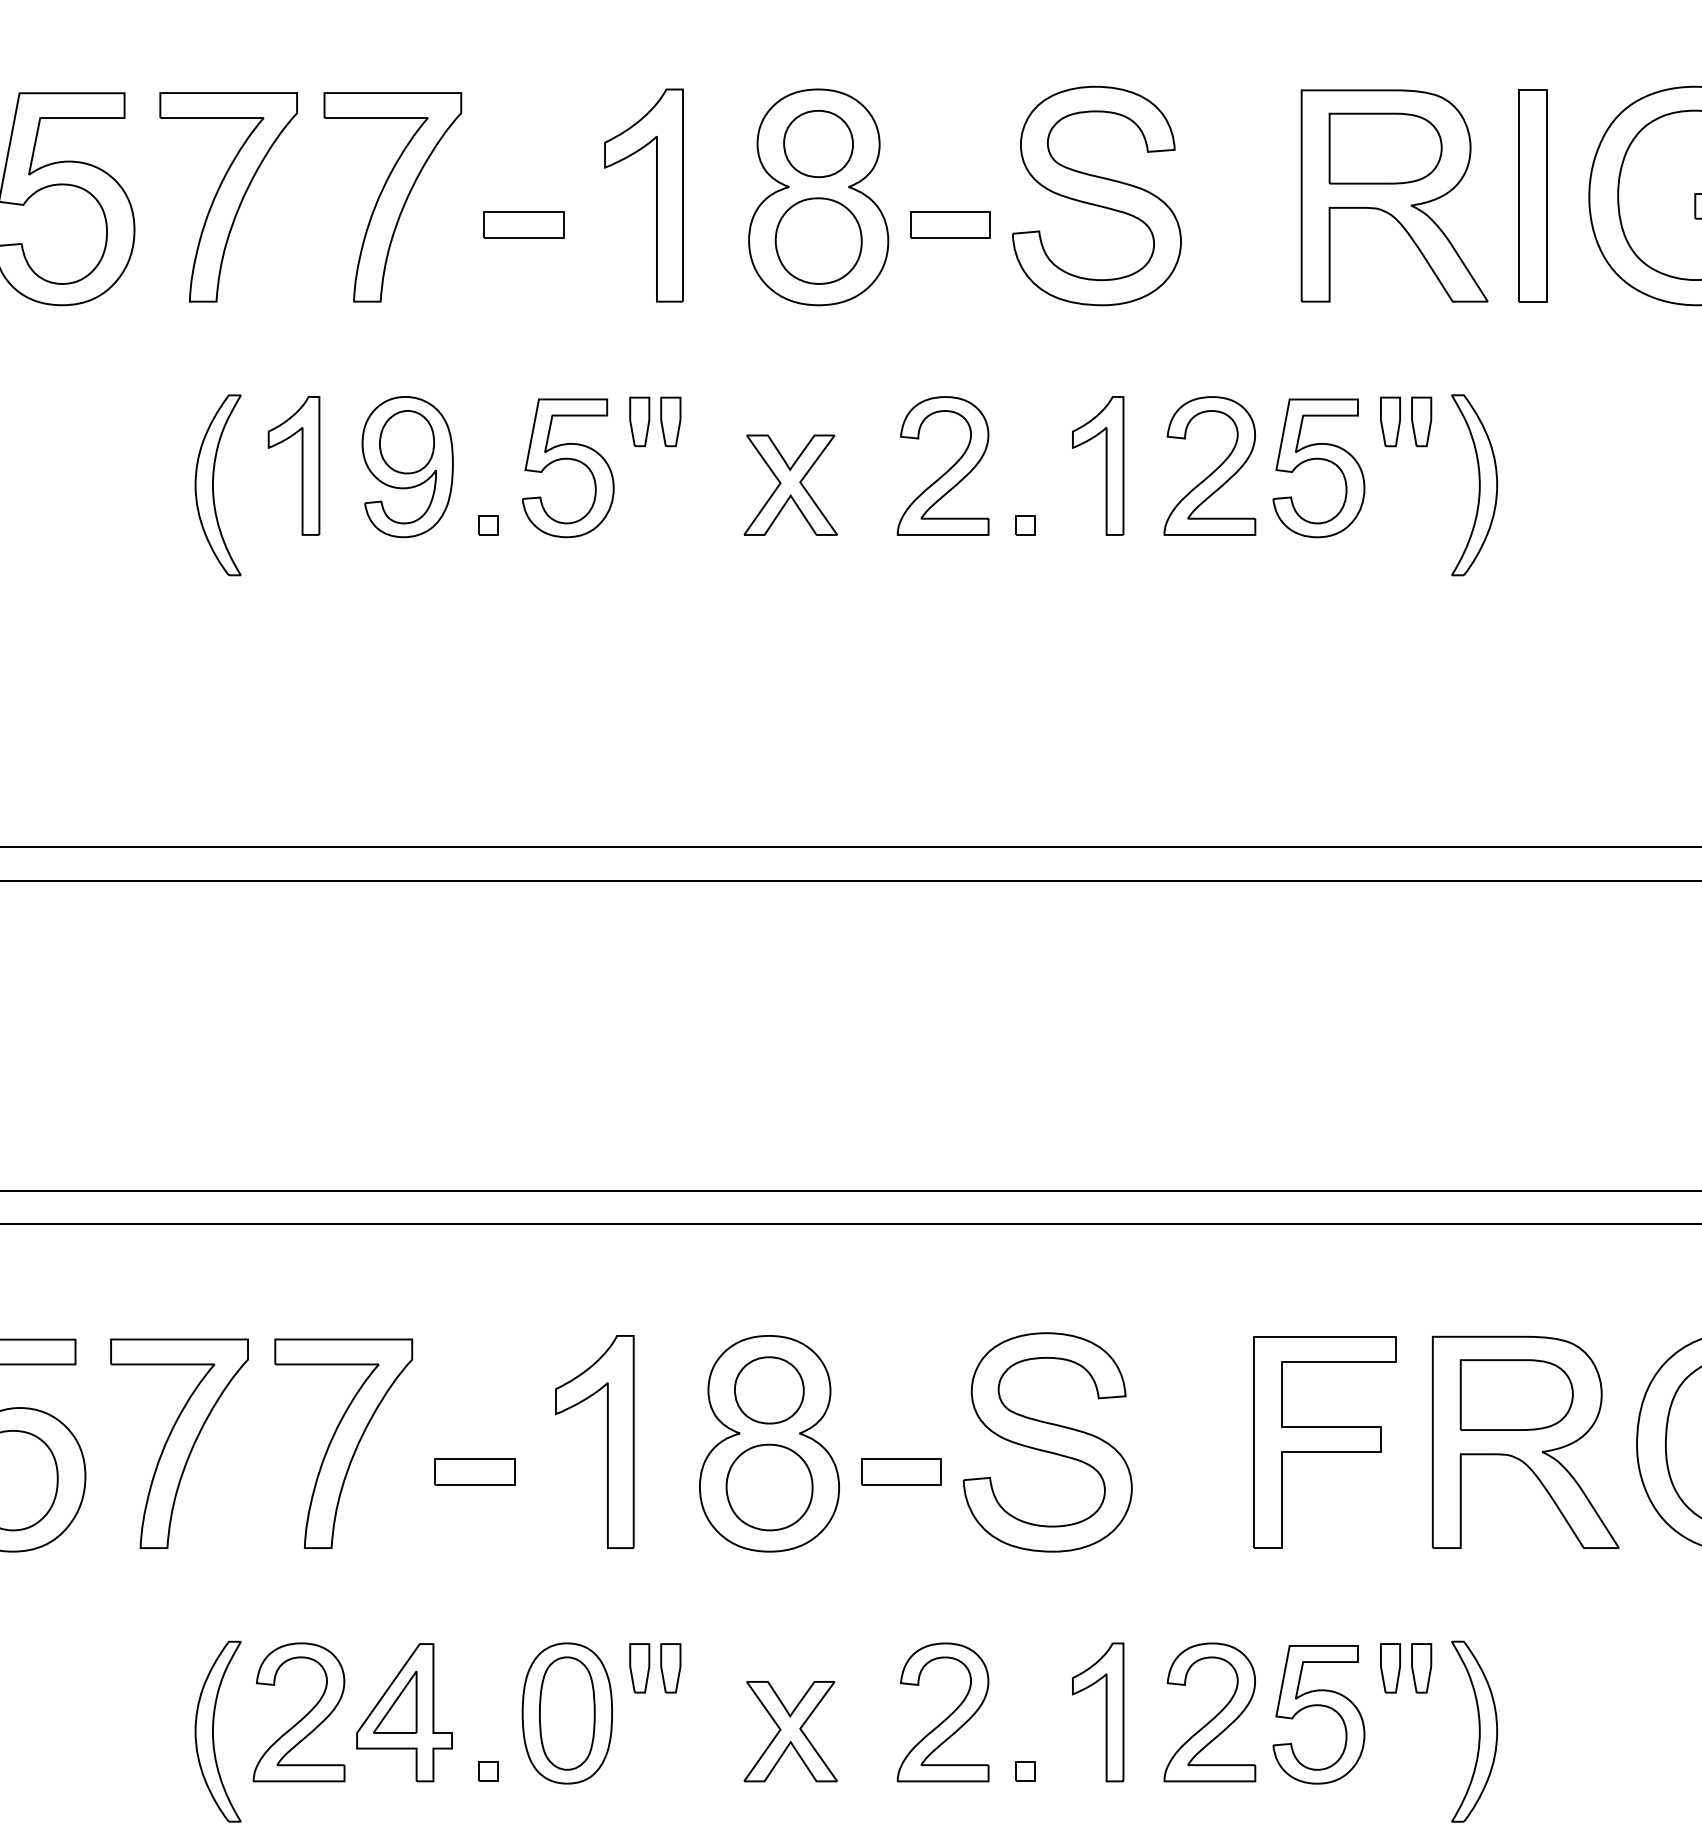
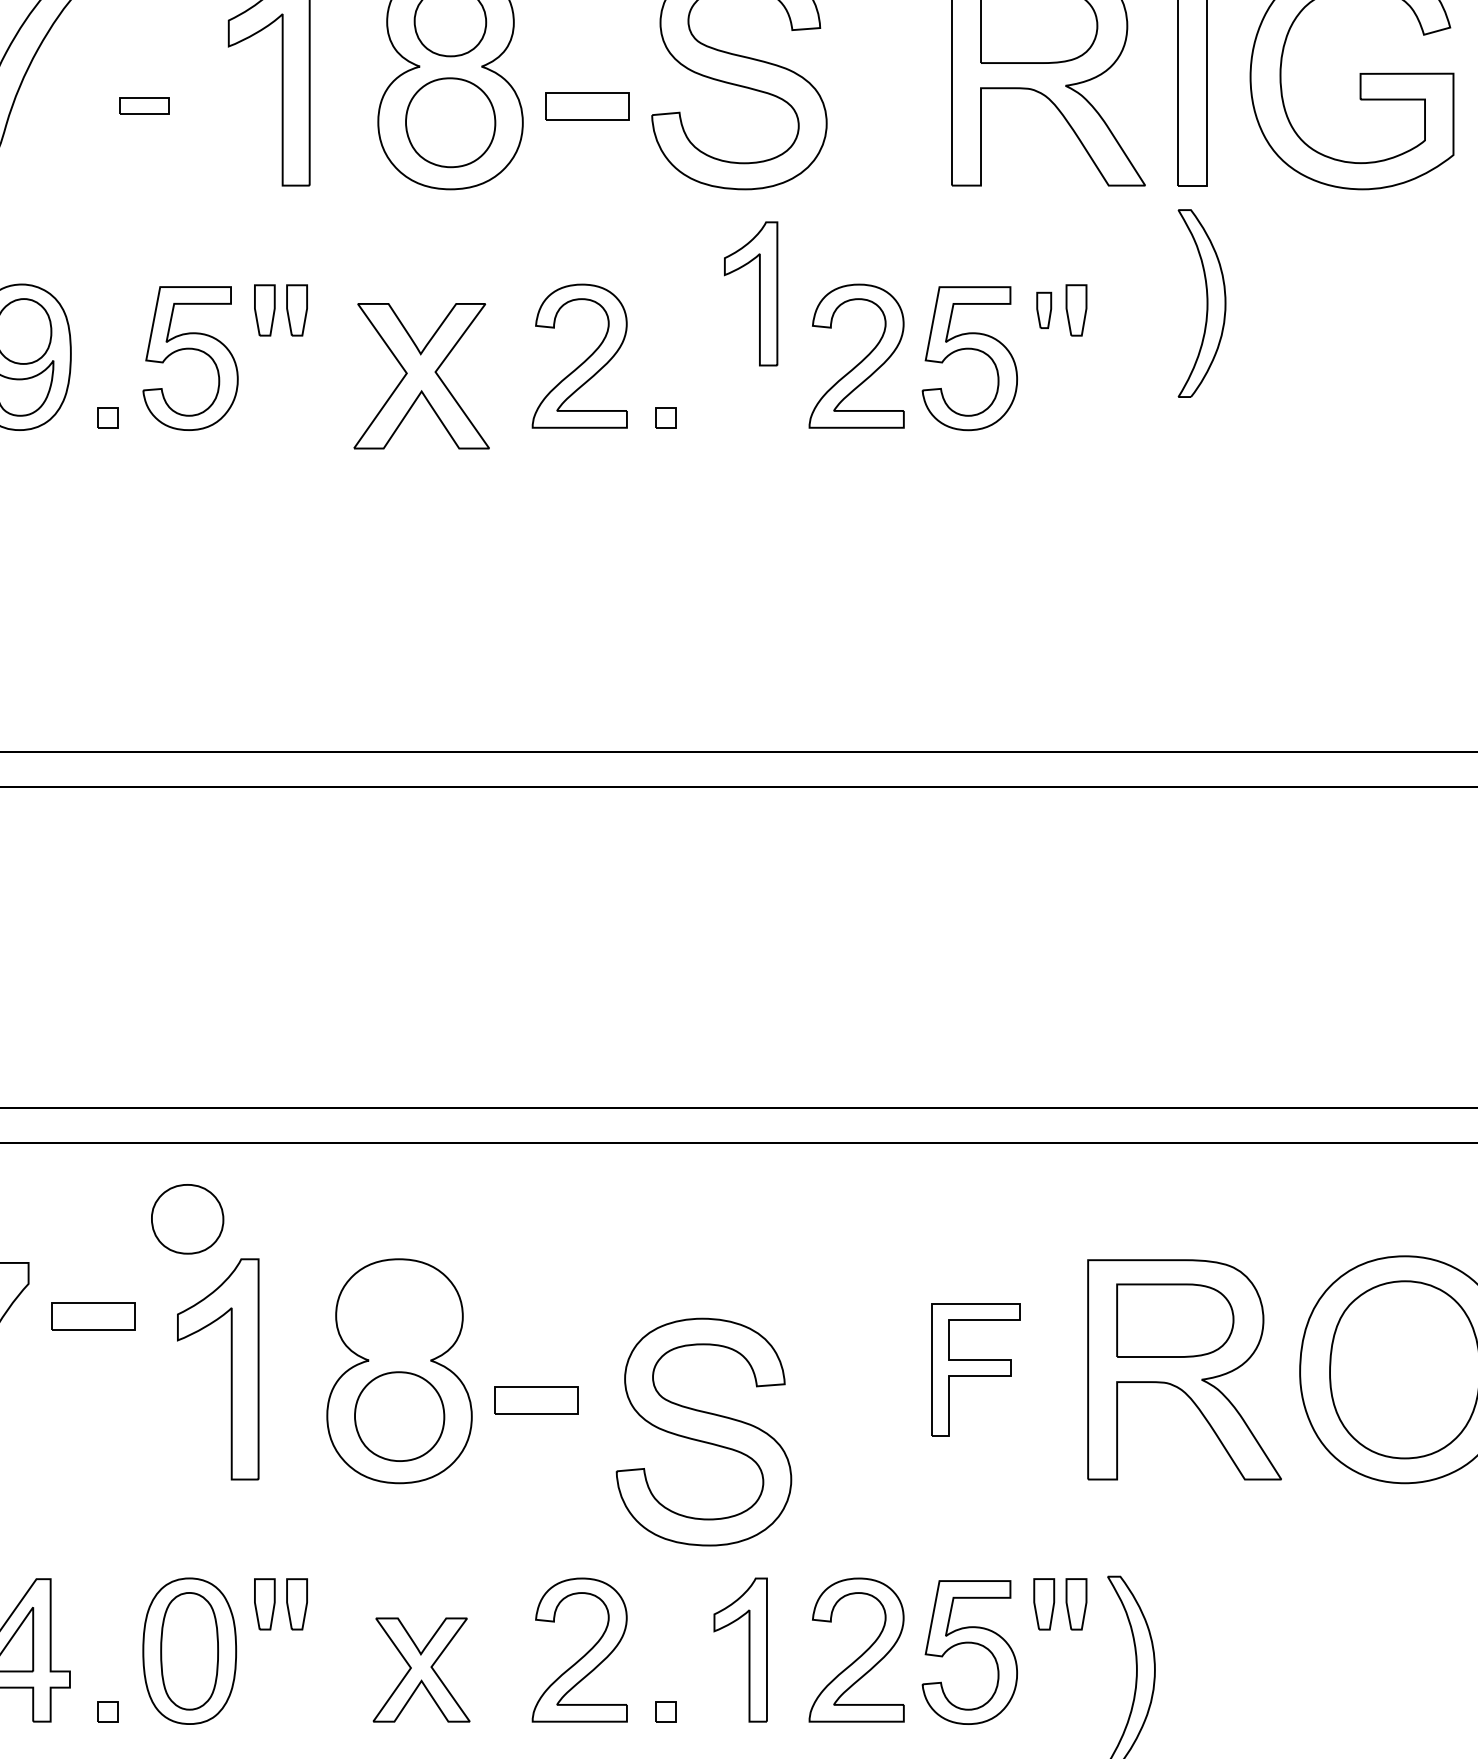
part: (523, 224) -> (144, 105), size x0.6
part: (1390, 421) -> (1044, 310), size x0.7
part: (1105, 465) -> (758, 293), moved
part: (790, 484) -> (421, 375), size x1.4
part: (1474, 485) -> (1201, 303), moved
part: (769, 1390) -> (187, 1219), moved
part: (1047, 1442) -> (703, 1432), moved
part: (1324, 1442) -> (975, 1369), size x0.6
part: (474, 1471) -> (93, 1315), moved

